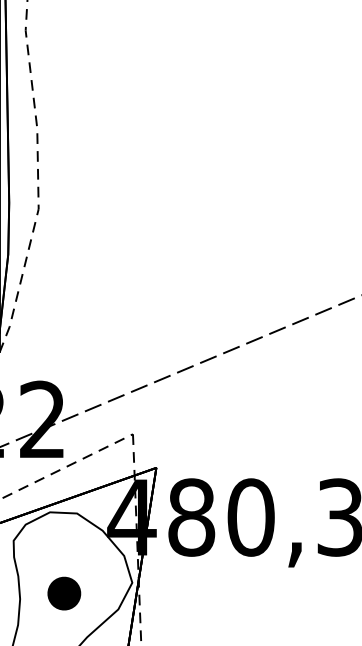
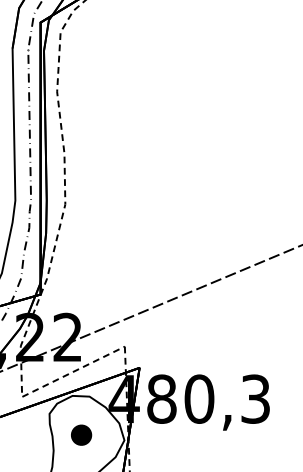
part: (64, 592) -> (81, 434), moved

